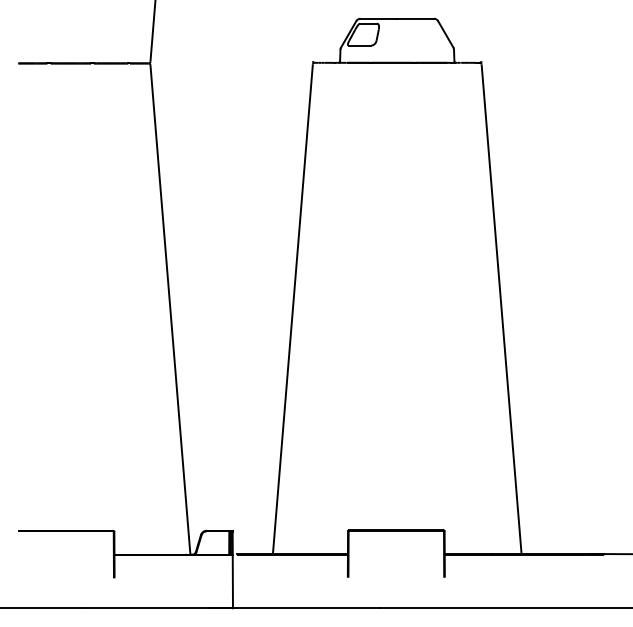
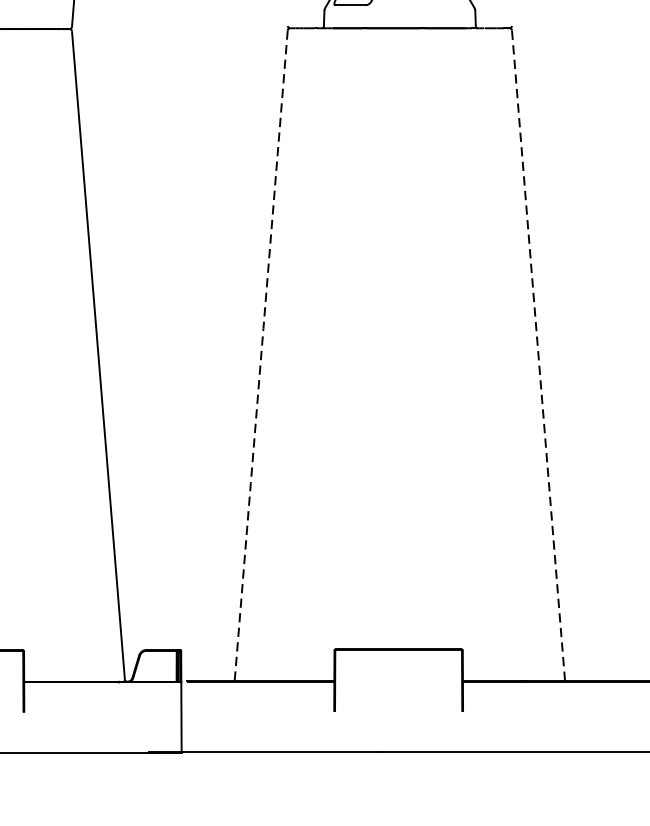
line: (292, 308) -> (260, 354), solid -> dashed
line: (501, 309) -> (538, 355), solid -> dashed

